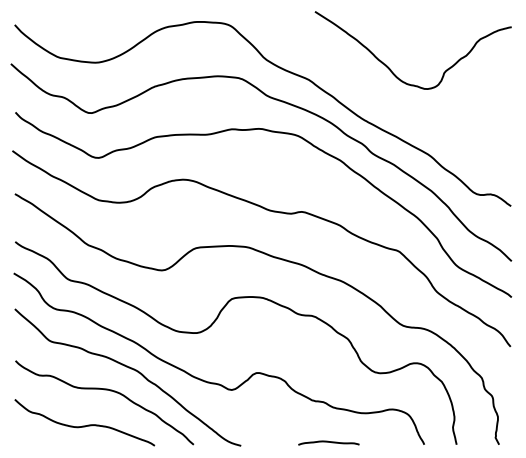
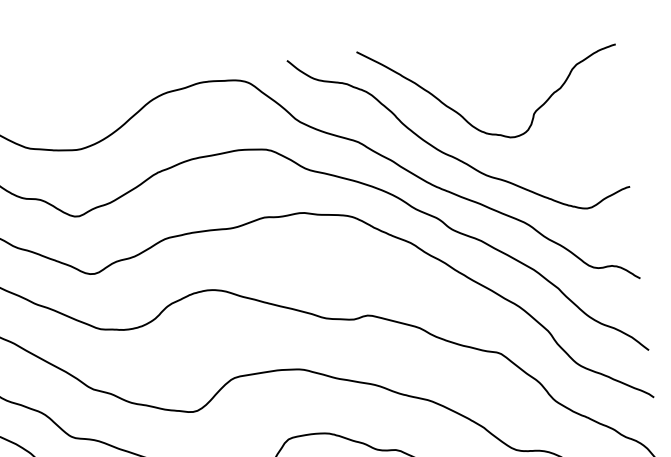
curve: (377, 96) -> (450, 154), added

